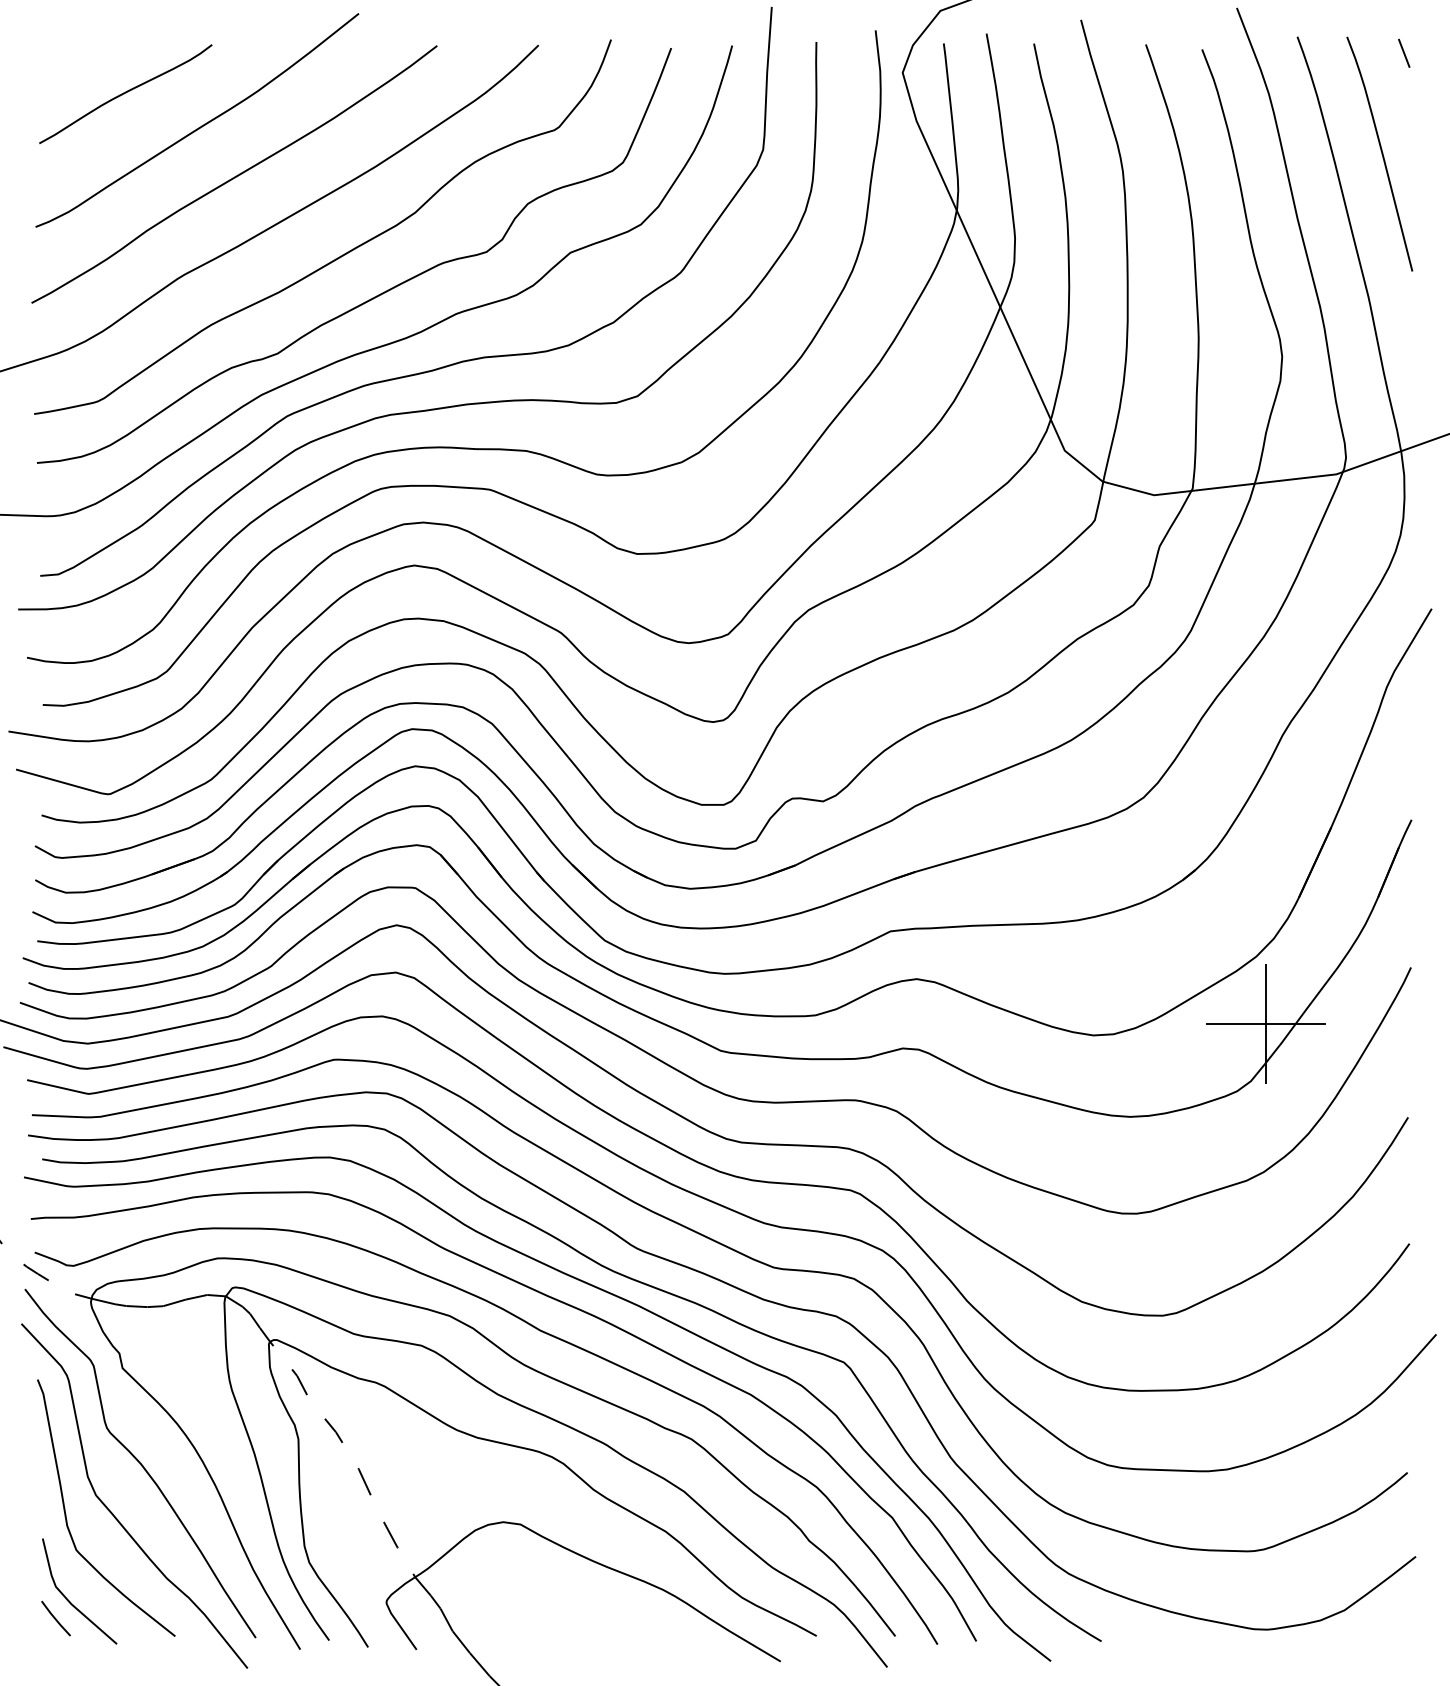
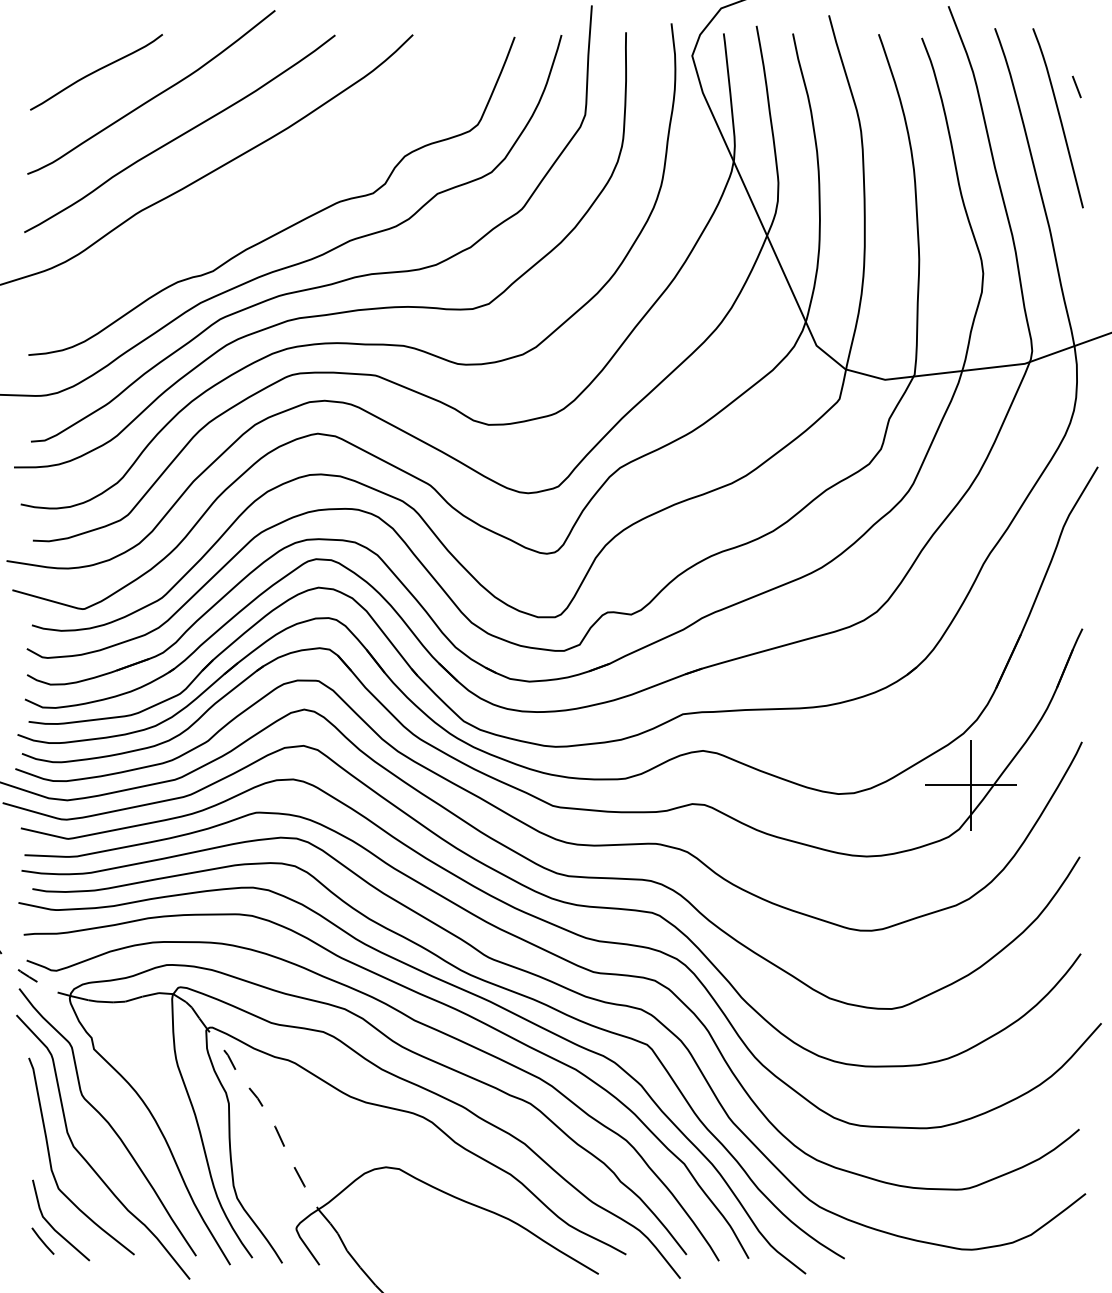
line: (1403, 52) -> (1076, 86), moved
curve: (340, 254) -> (261, 195), removed

